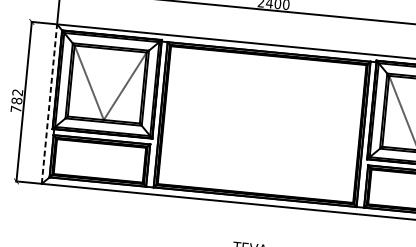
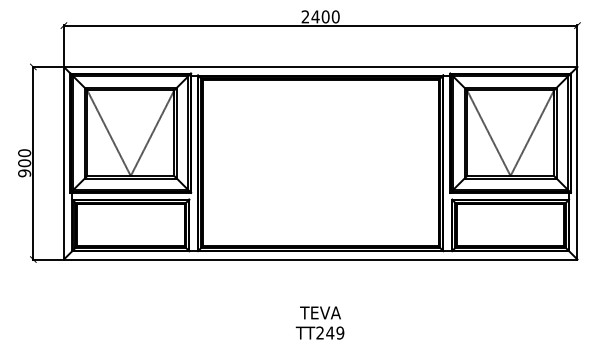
text: (16, 101) -> (24, 163), 782 -> 900
line: (49, 103) -> (63, 162), dashed -> solid

